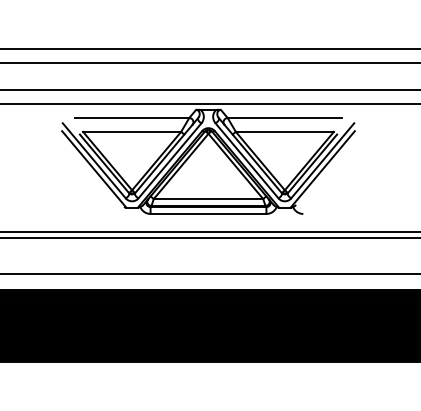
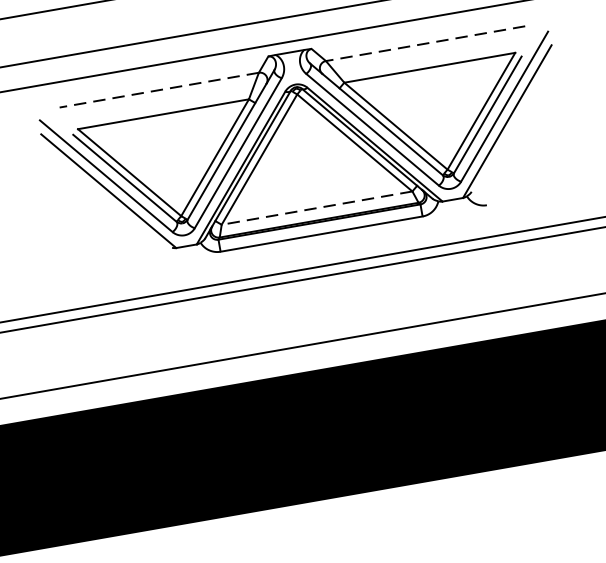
line: (131, 118) -> (158, 91), solid -> dashed
line: (284, 118) -> (425, 44), solid -> dashed
line: (208, 199) -> (317, 208), solid -> dashed

